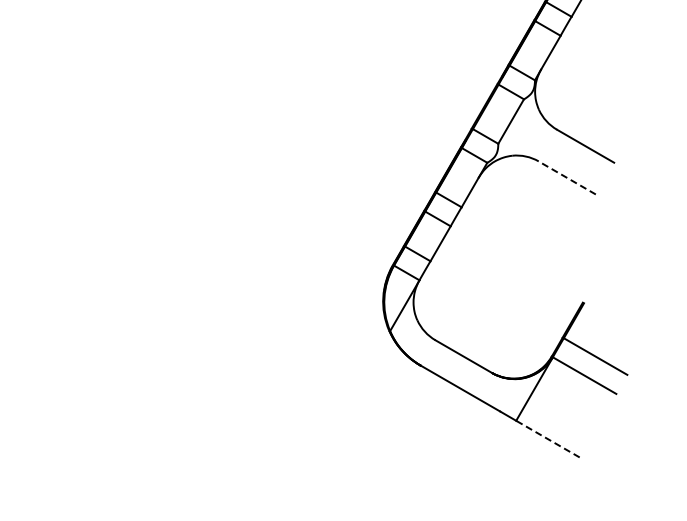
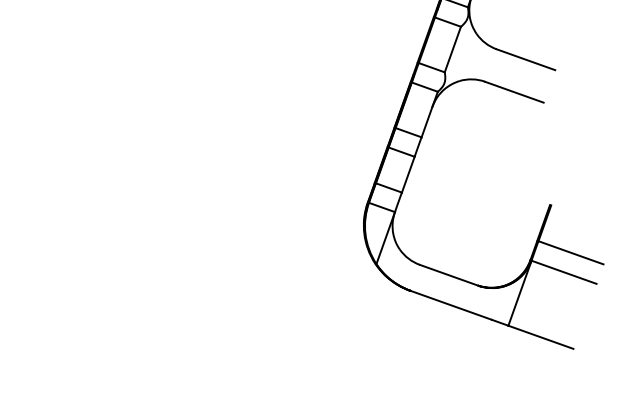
line: (567, 177) -> (514, 91), dashed -> solid
line: (547, 439) -> (540, 337), dashed -> solid

